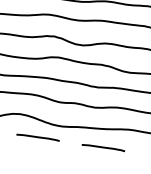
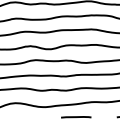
line: (38, 137) -> (30, 117), removed

